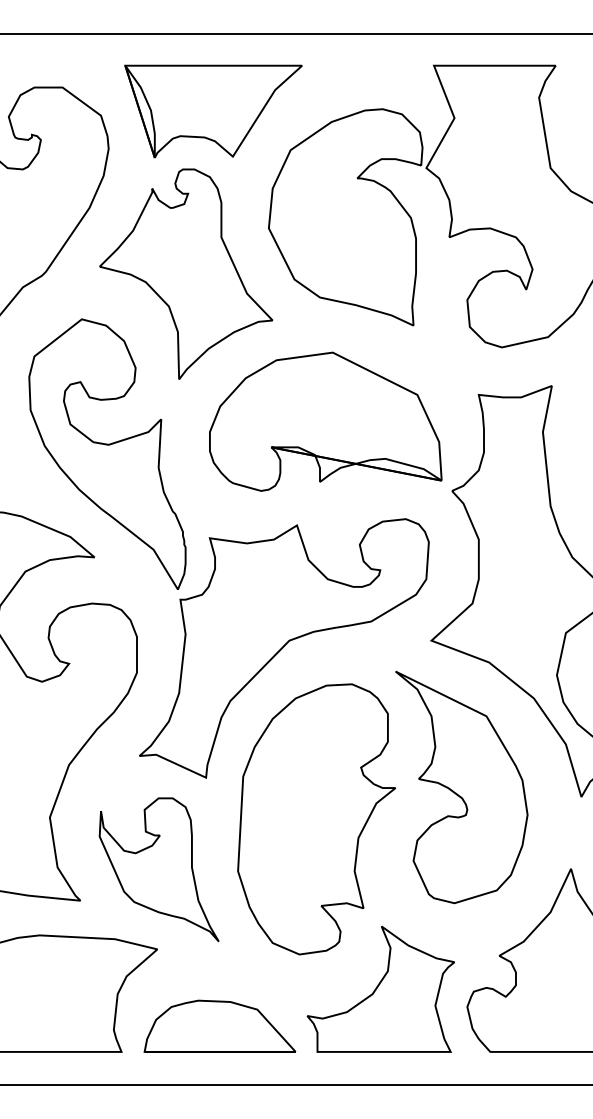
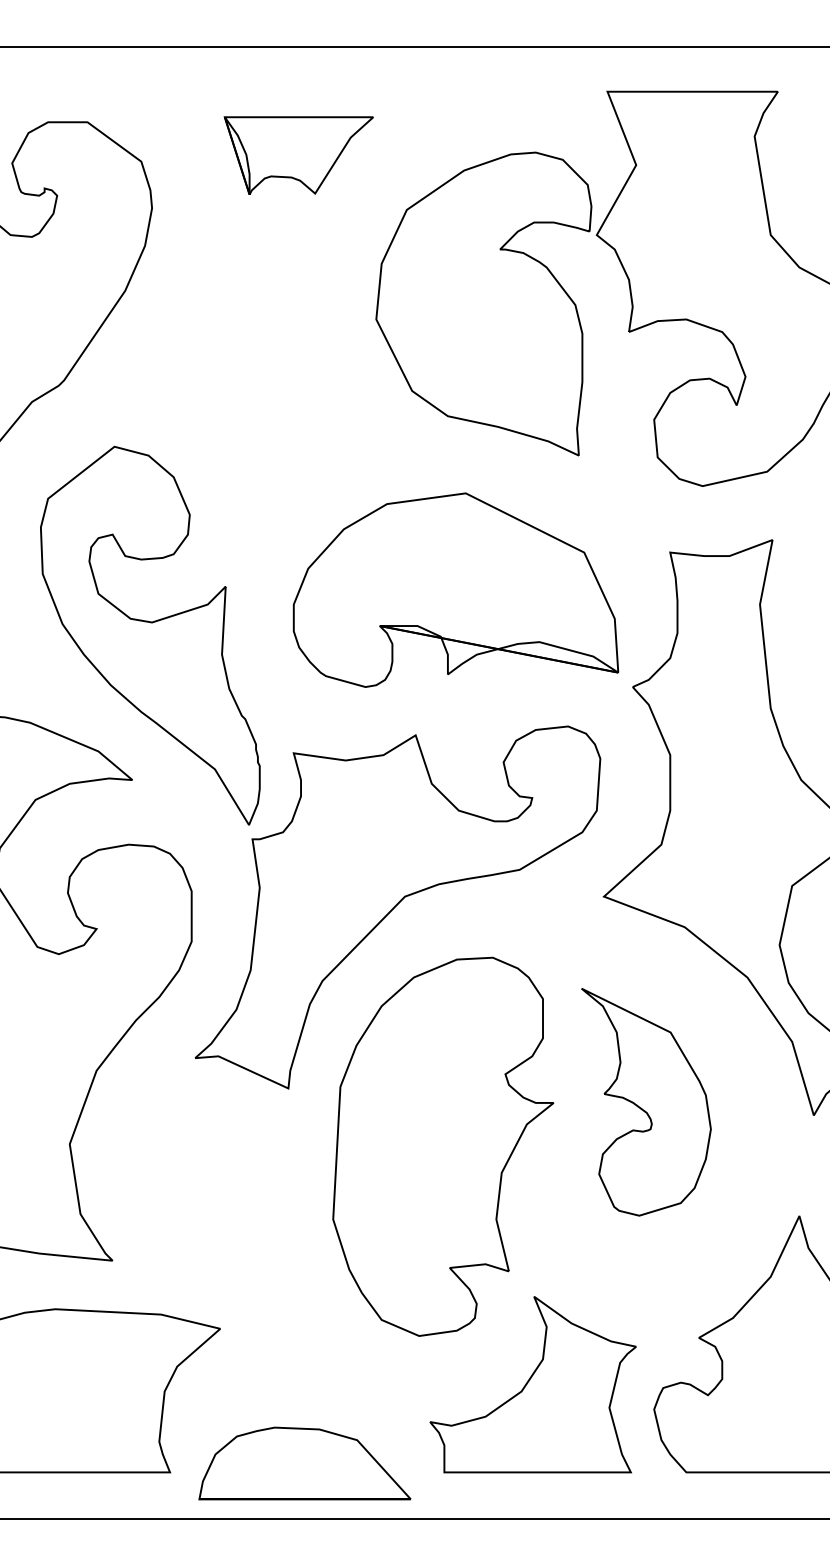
part: (213, 111) -> (298, 155), size x0.6
part: (186, 274) -> (260, 383), removed
part: (461, 787) -> (646, 1102), size x0.7
part: (158, 869) -> (222, 1217), removed
part: (219, 1026) -> (304, 1463), moved

